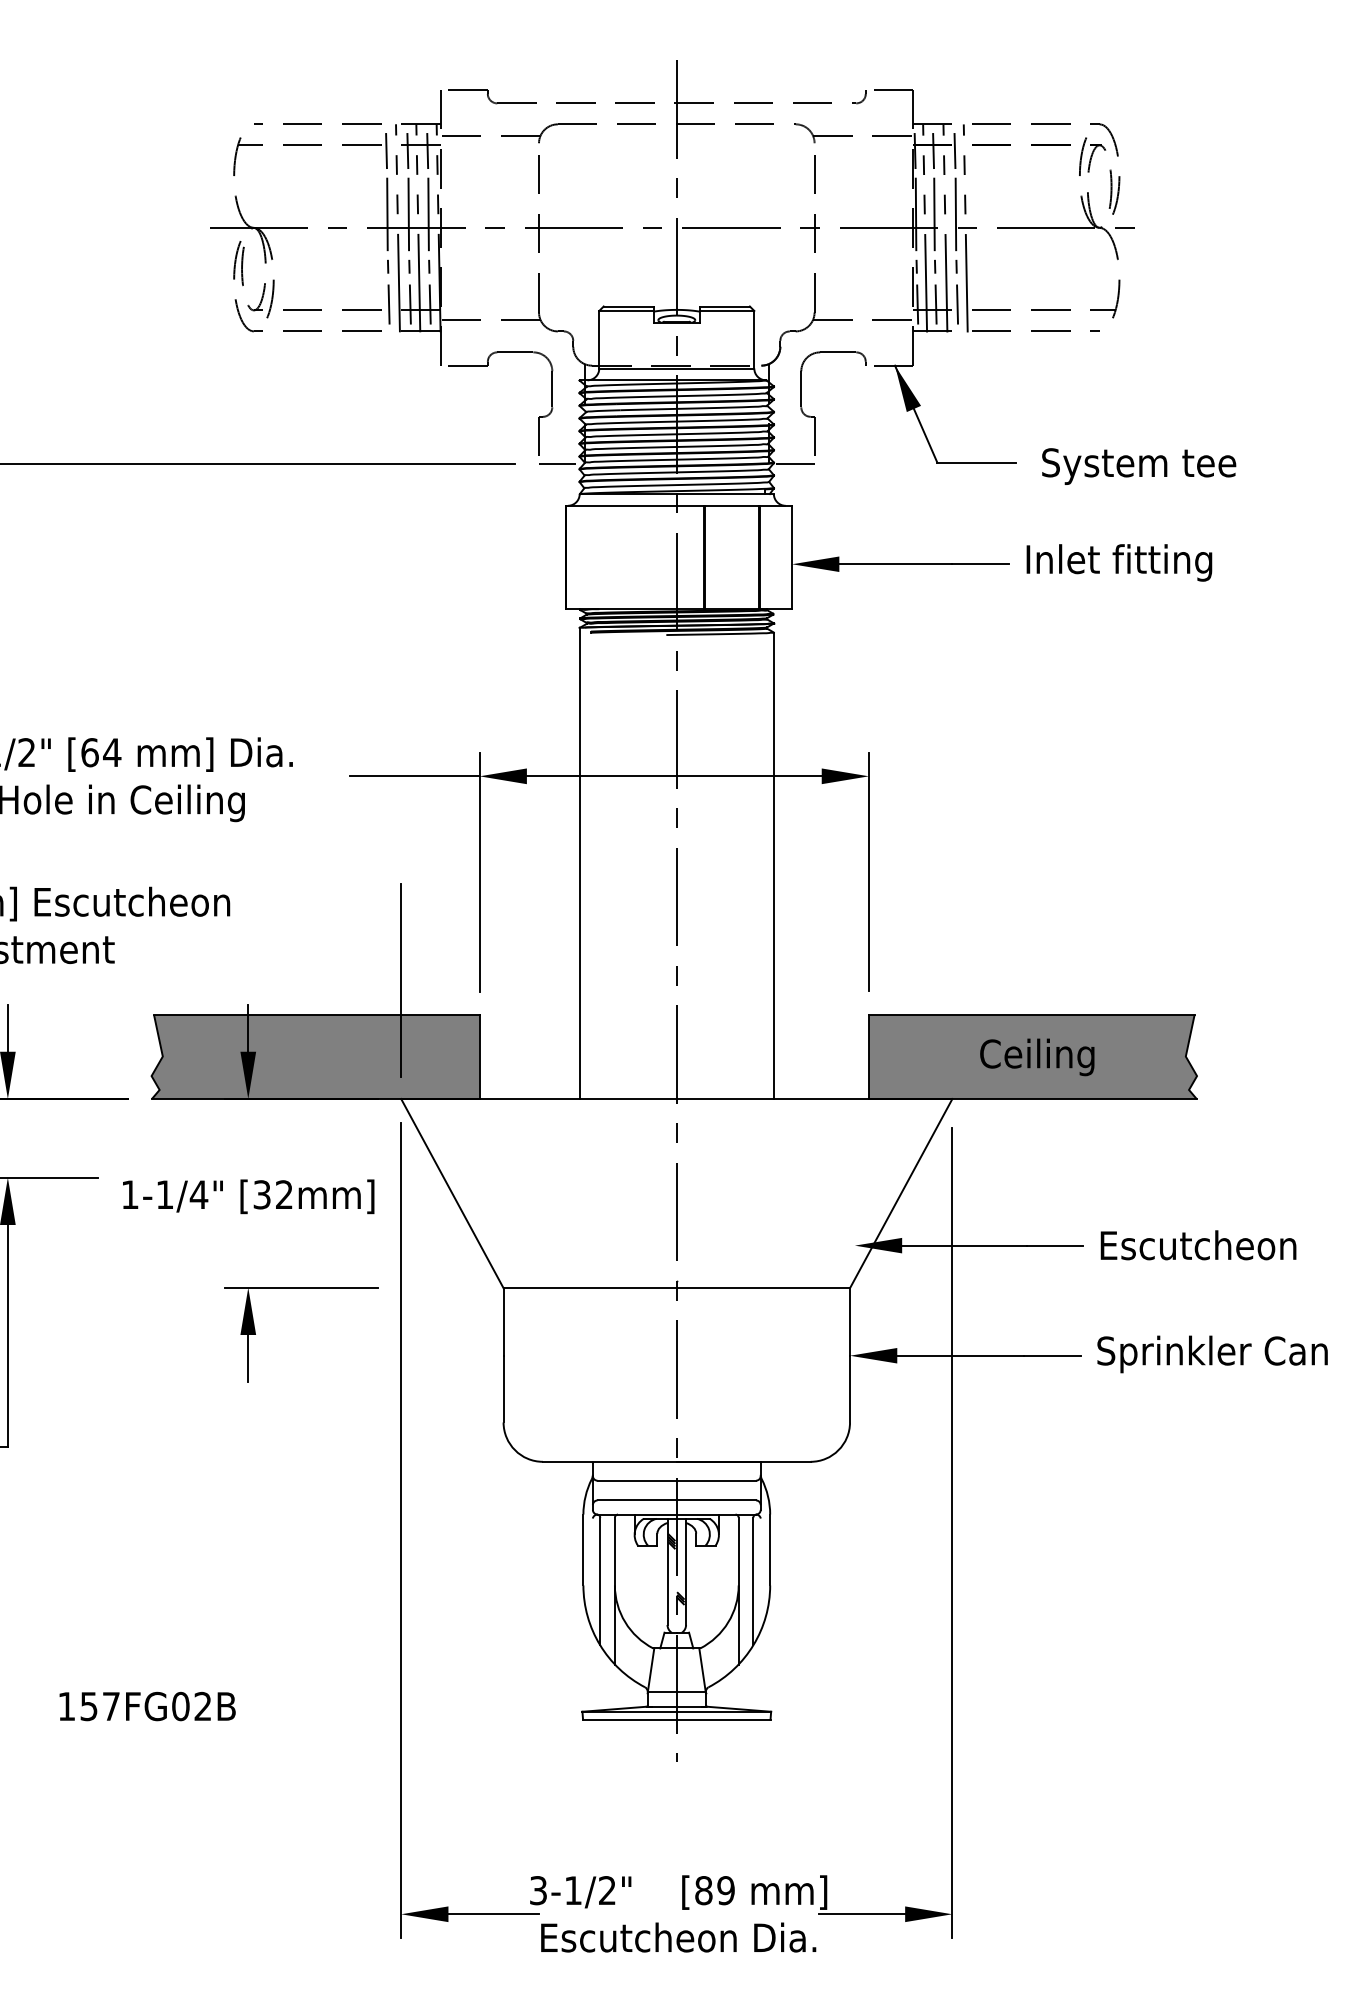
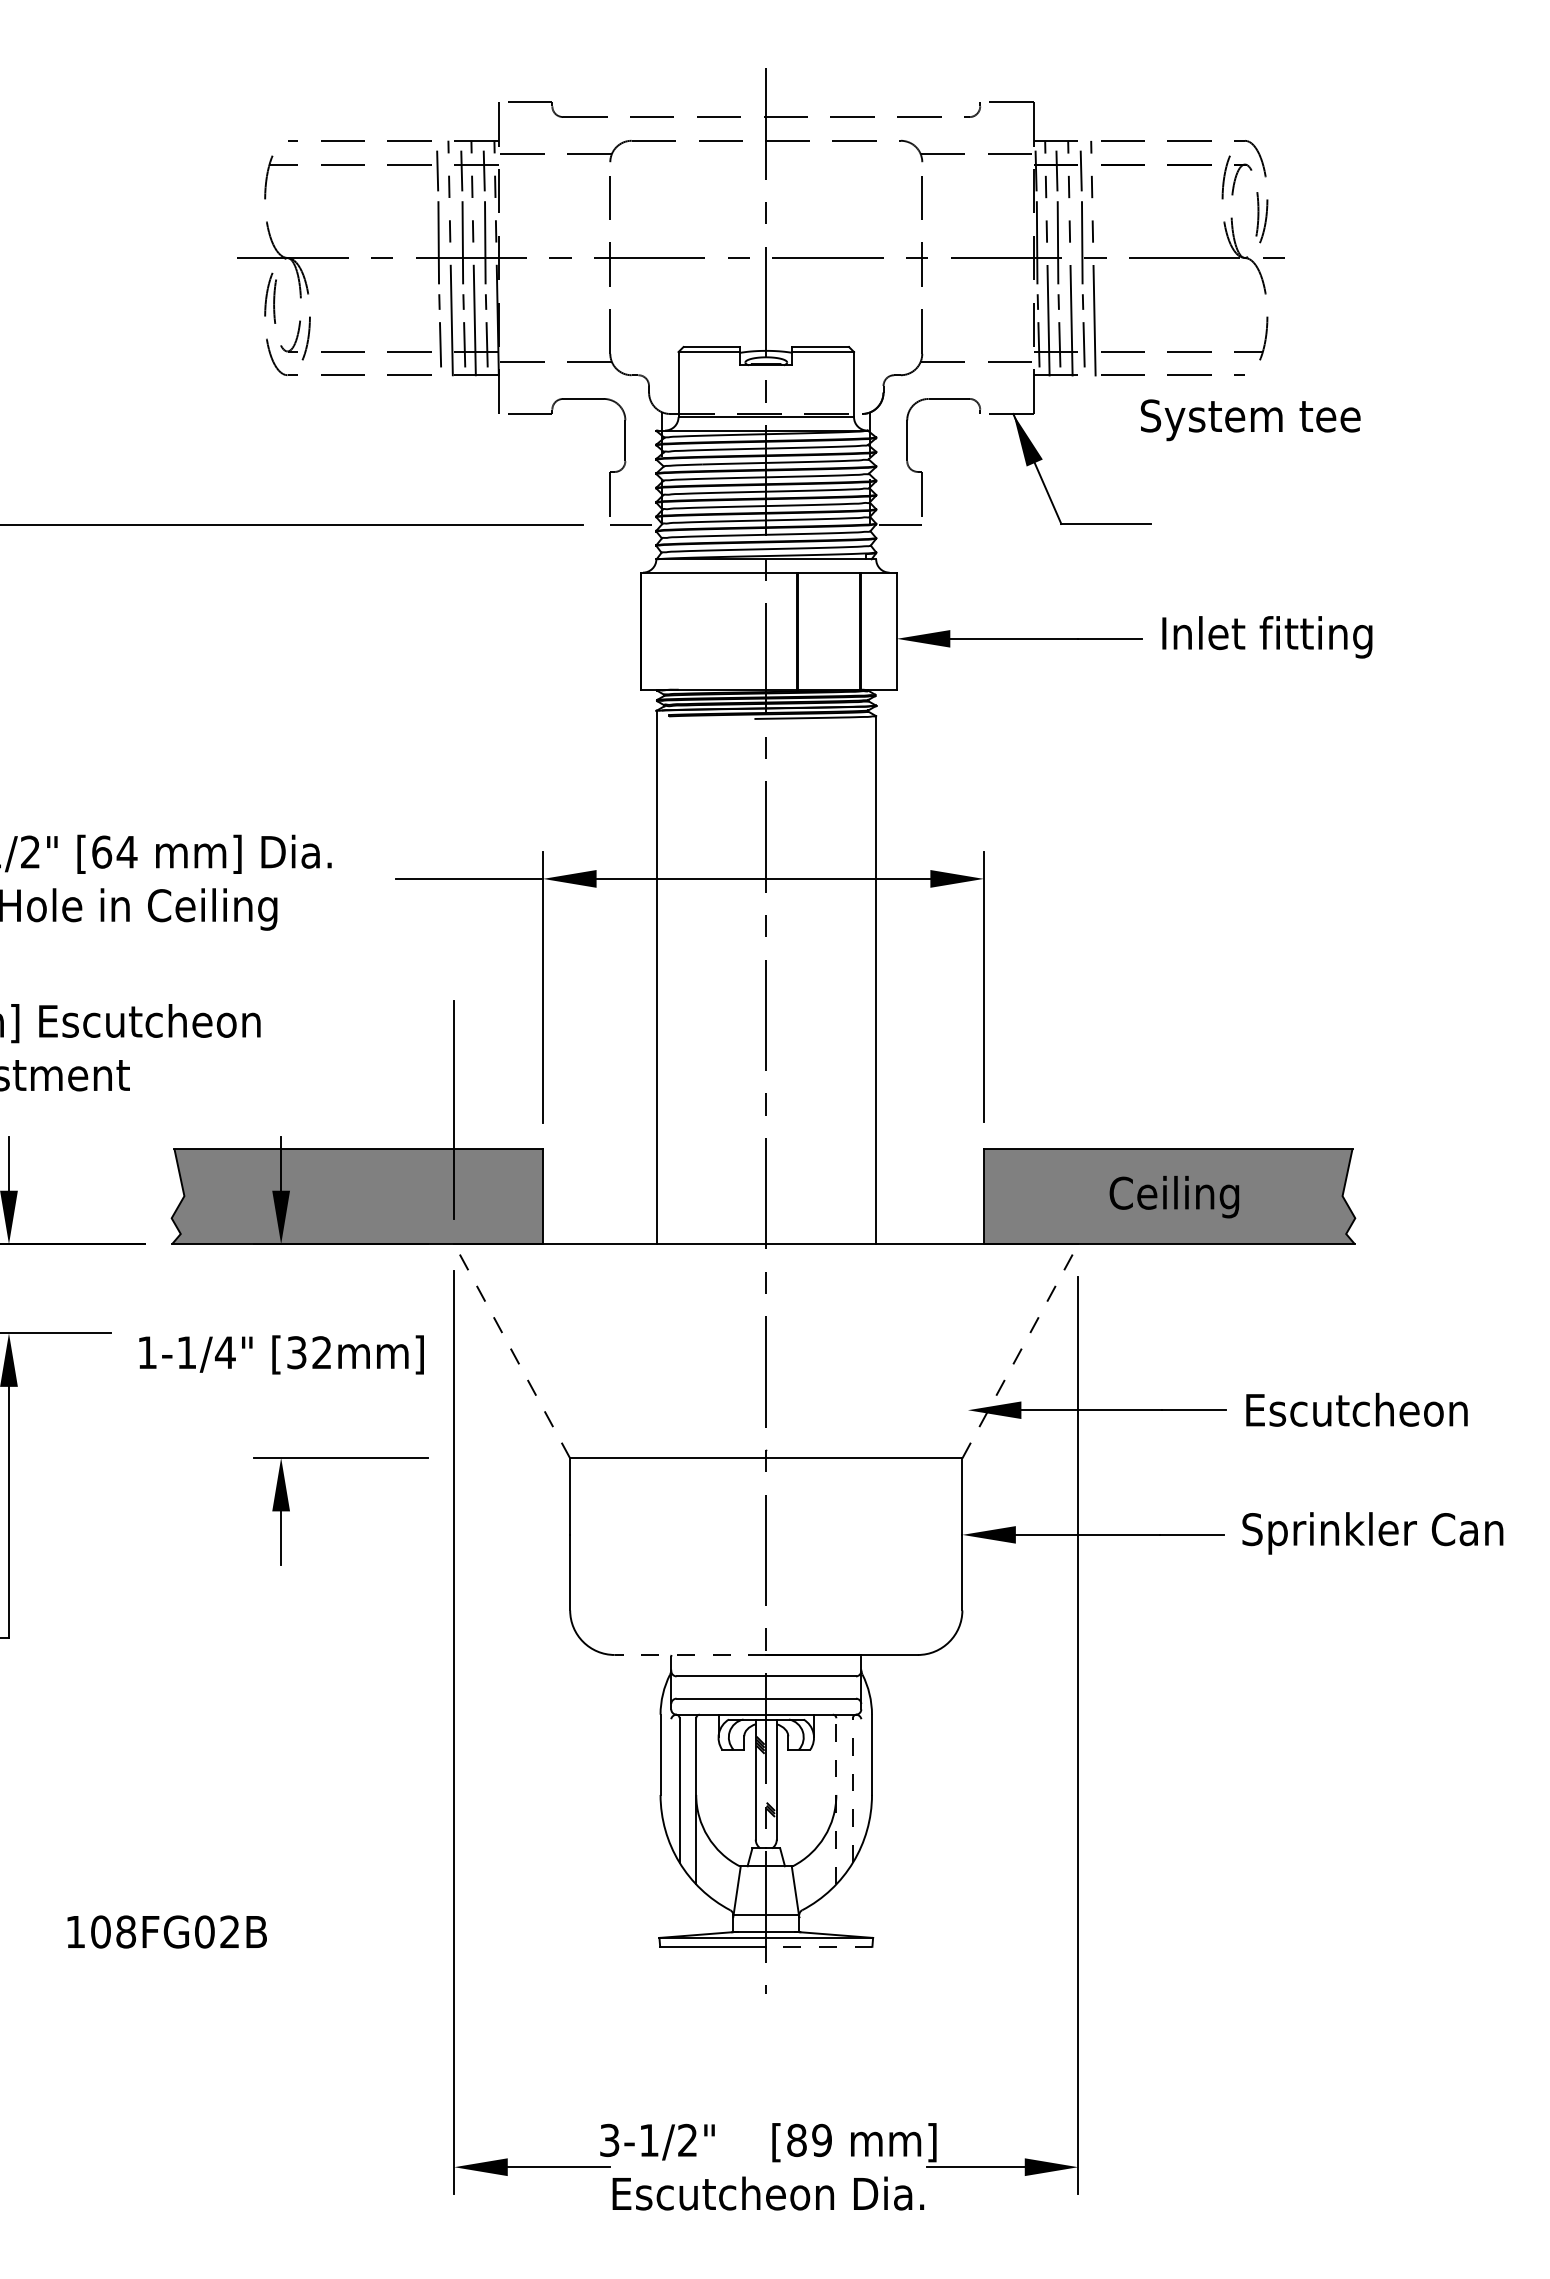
text: (1138, 466) -> (1250, 420), moved
line: (452, 1193) -> (512, 1351), solid -> dashed
line: (901, 1193) -> (1020, 1351), solid -> dashed
line: (609, 1461) -> (690, 1654), solid -> dashed
line: (752, 1581) -> (852, 1790), solid -> dashed
line: (738, 1590) -> (836, 1800), solid -> dashed
text: (100, 1706) -> (113, 1931), 157FG02B -> 108FG02B
line: (722, 1719) -> (818, 1946), solid -> dashed

